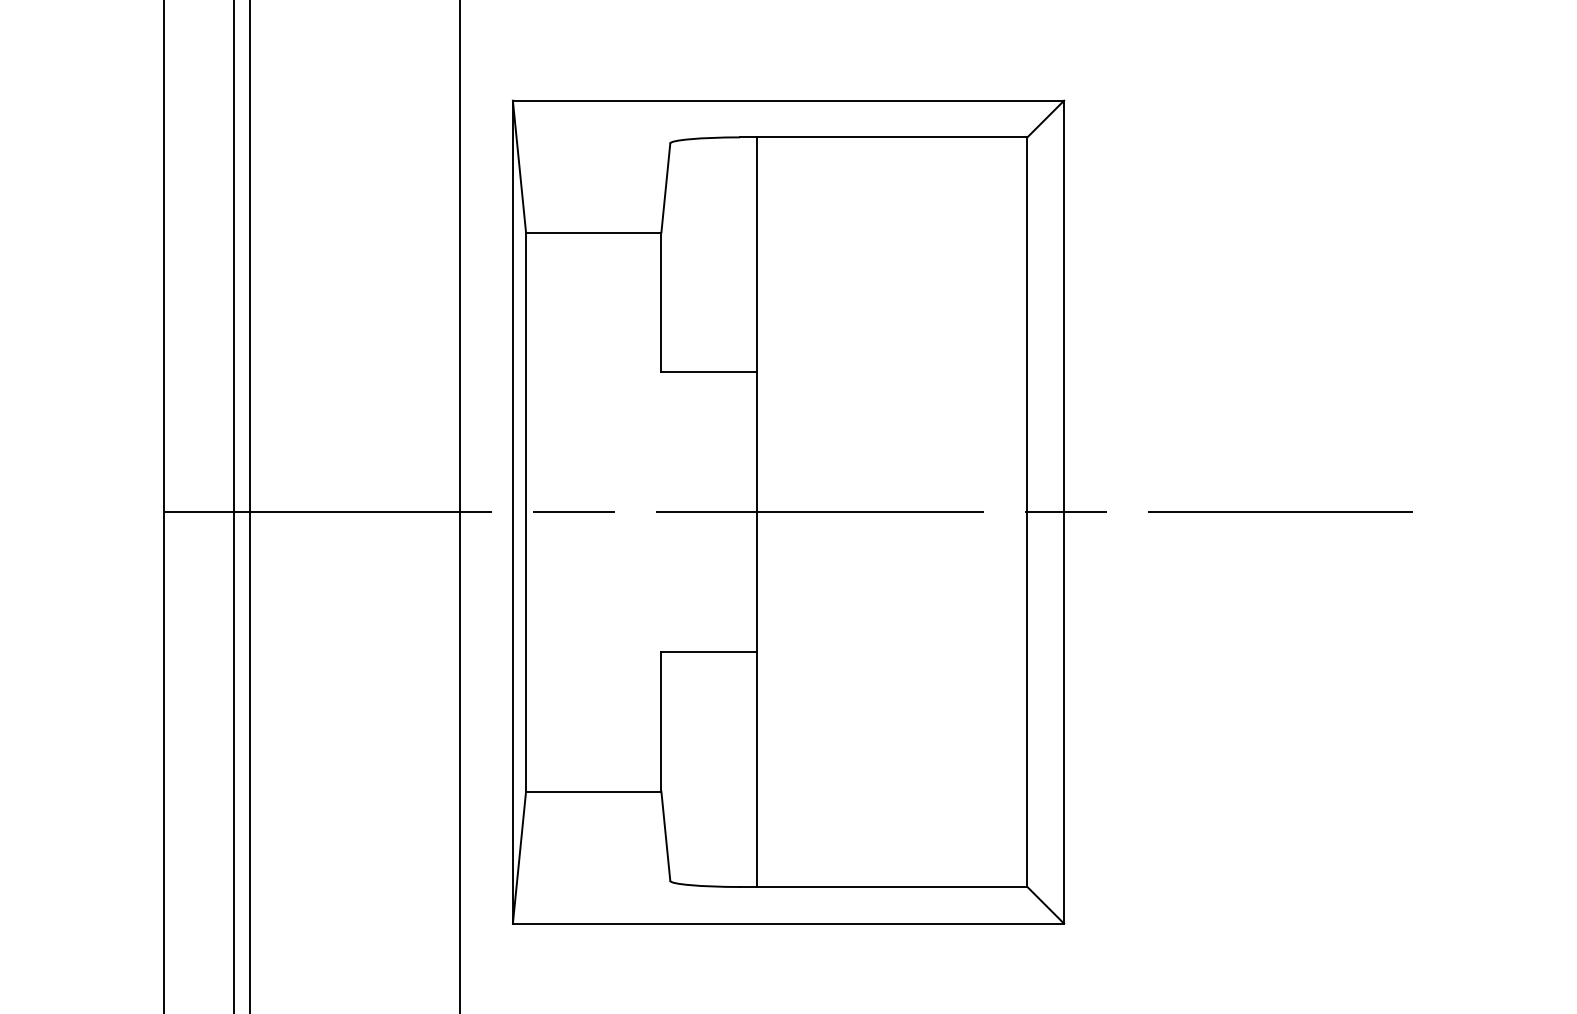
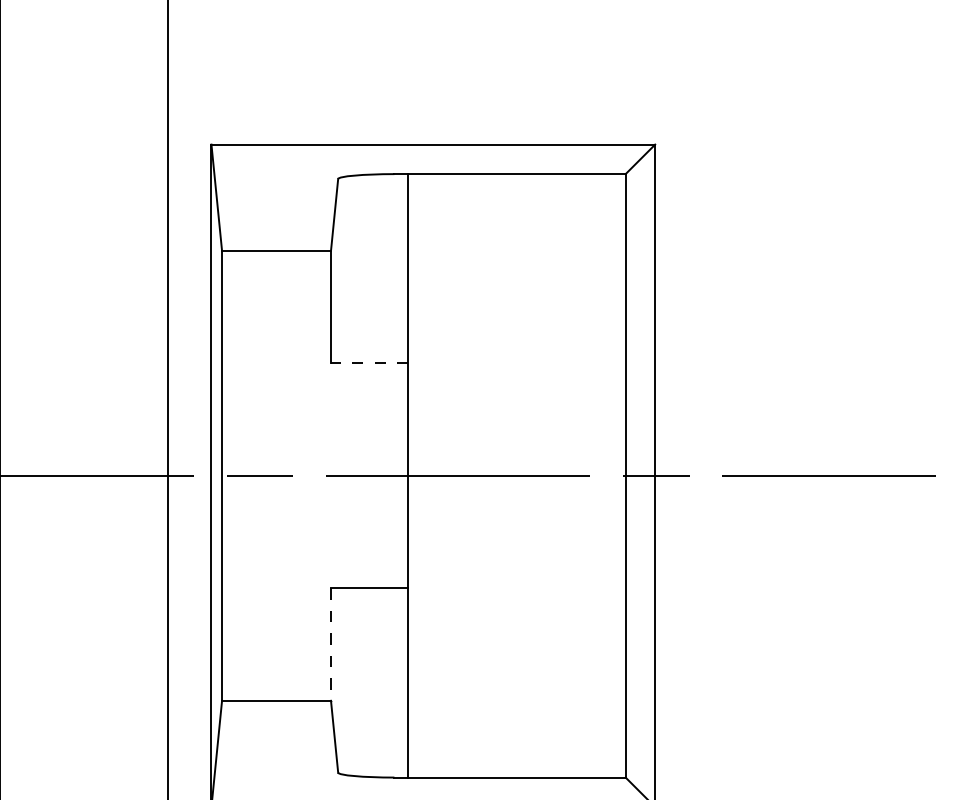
line: (708, 372) -> (368, 363), solid -> dashed
line: (661, 721) -> (331, 644), solid -> dashed

